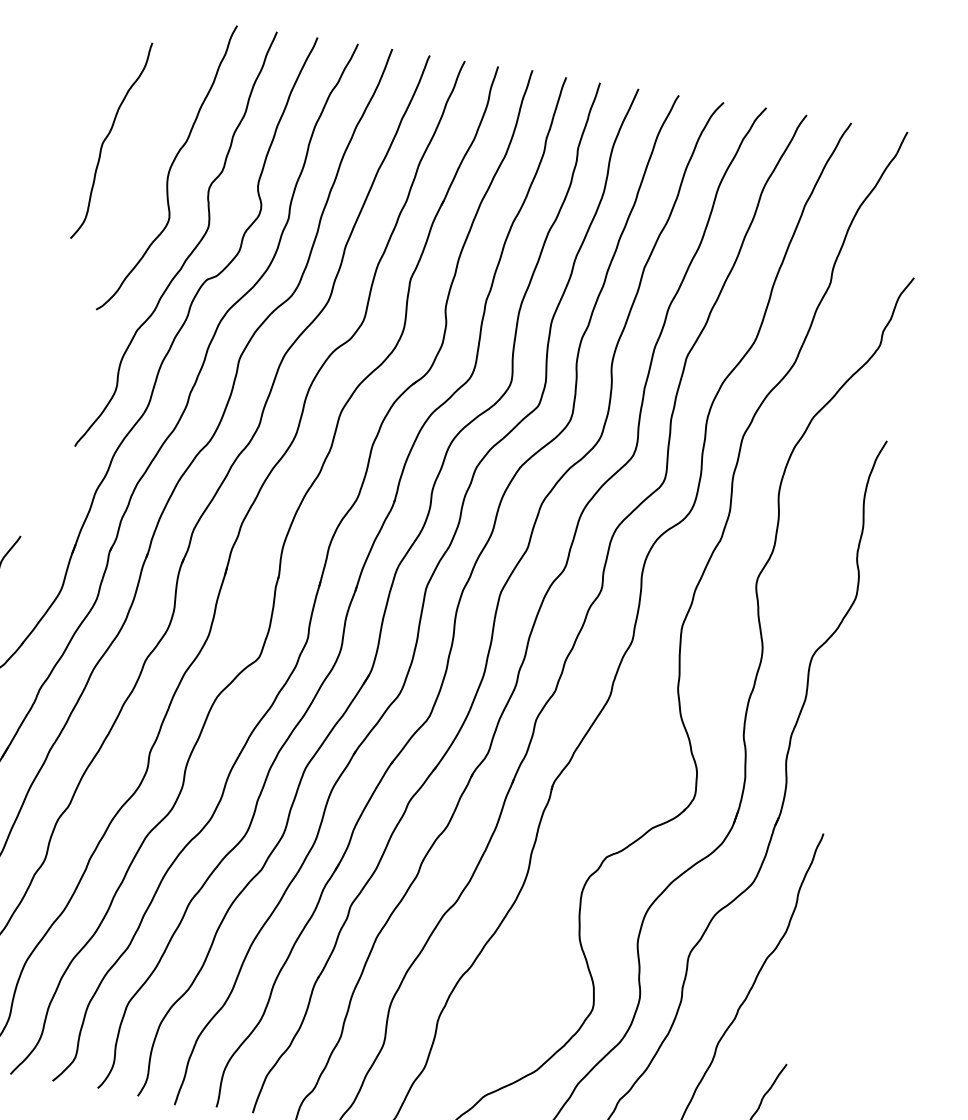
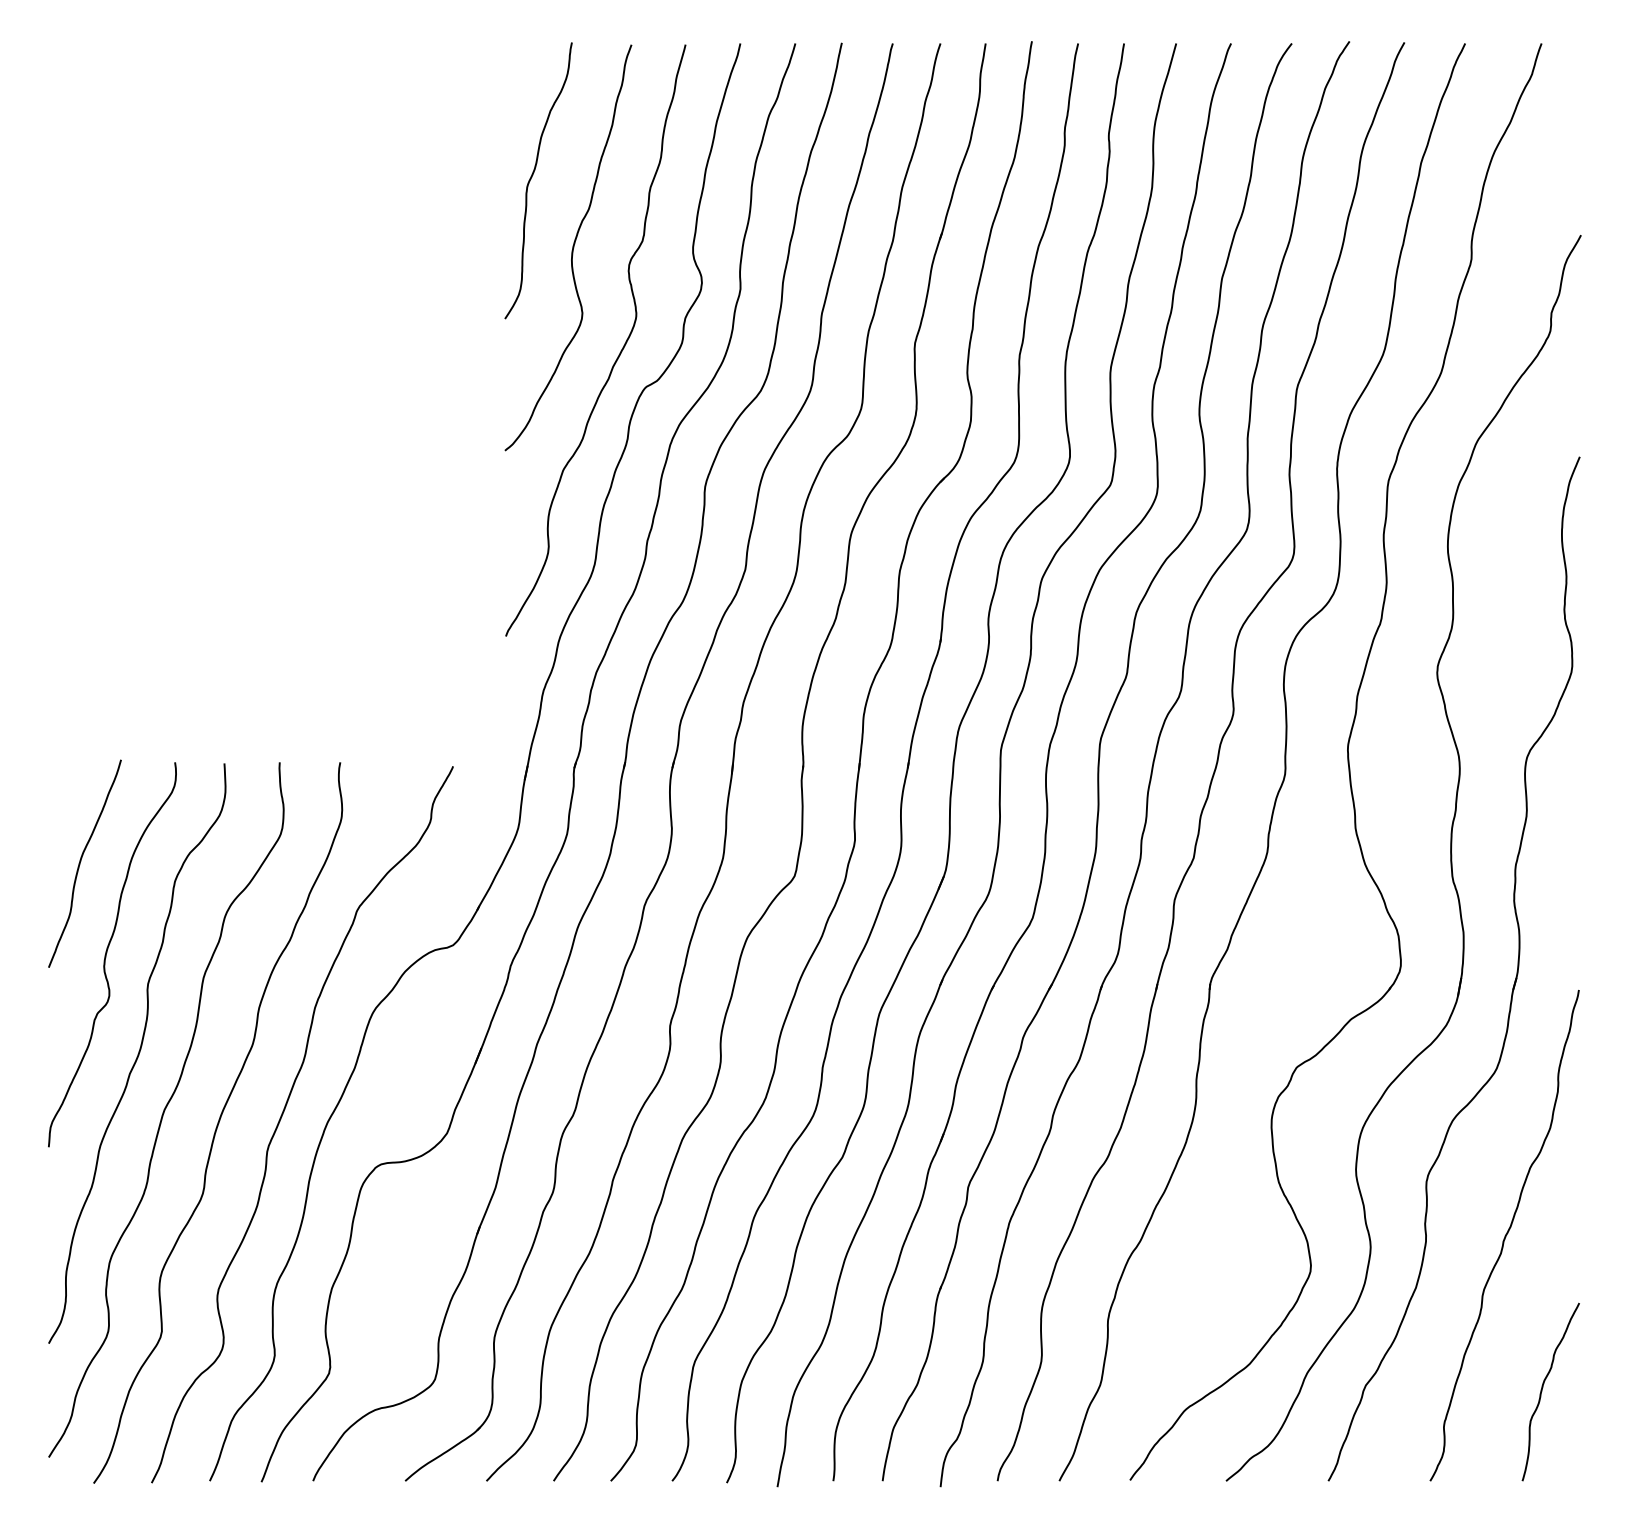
curve: (107, 137) -> (532, 177), moved

